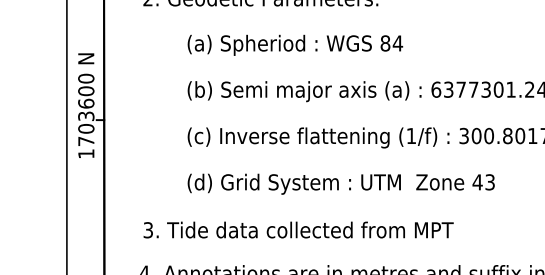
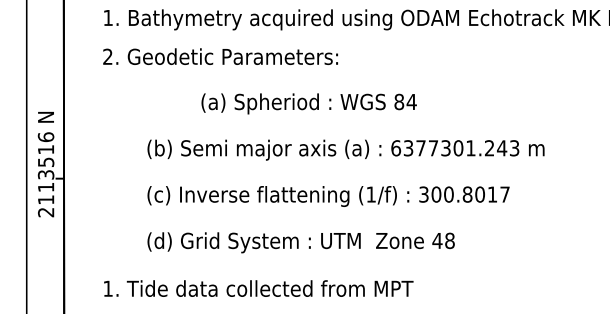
text: (294, 44) -> (308, 103), moved
text: (85, 115) -> (45, 174), 1703600 -> 2113516
text: (489, 181) -> (449, 240), 43 -> 48
text: (147, 229) -> (107, 288), 3. -> 1.

